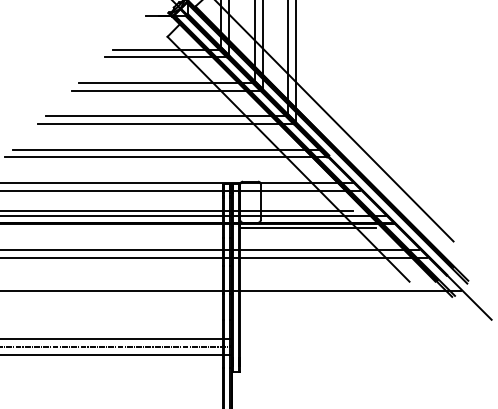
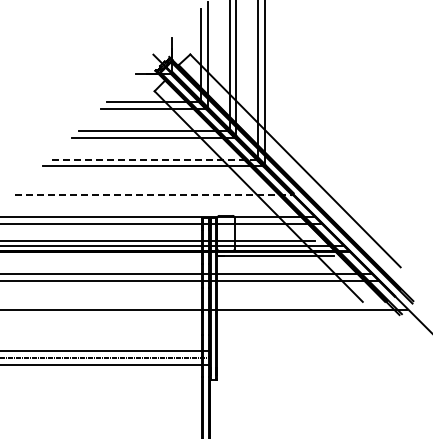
line: (165, 116) -> (152, 159), solid -> dashed
line: (166, 149) -> (153, 188), removed
line: (166, 158) -> (153, 195), solid -> dashed

